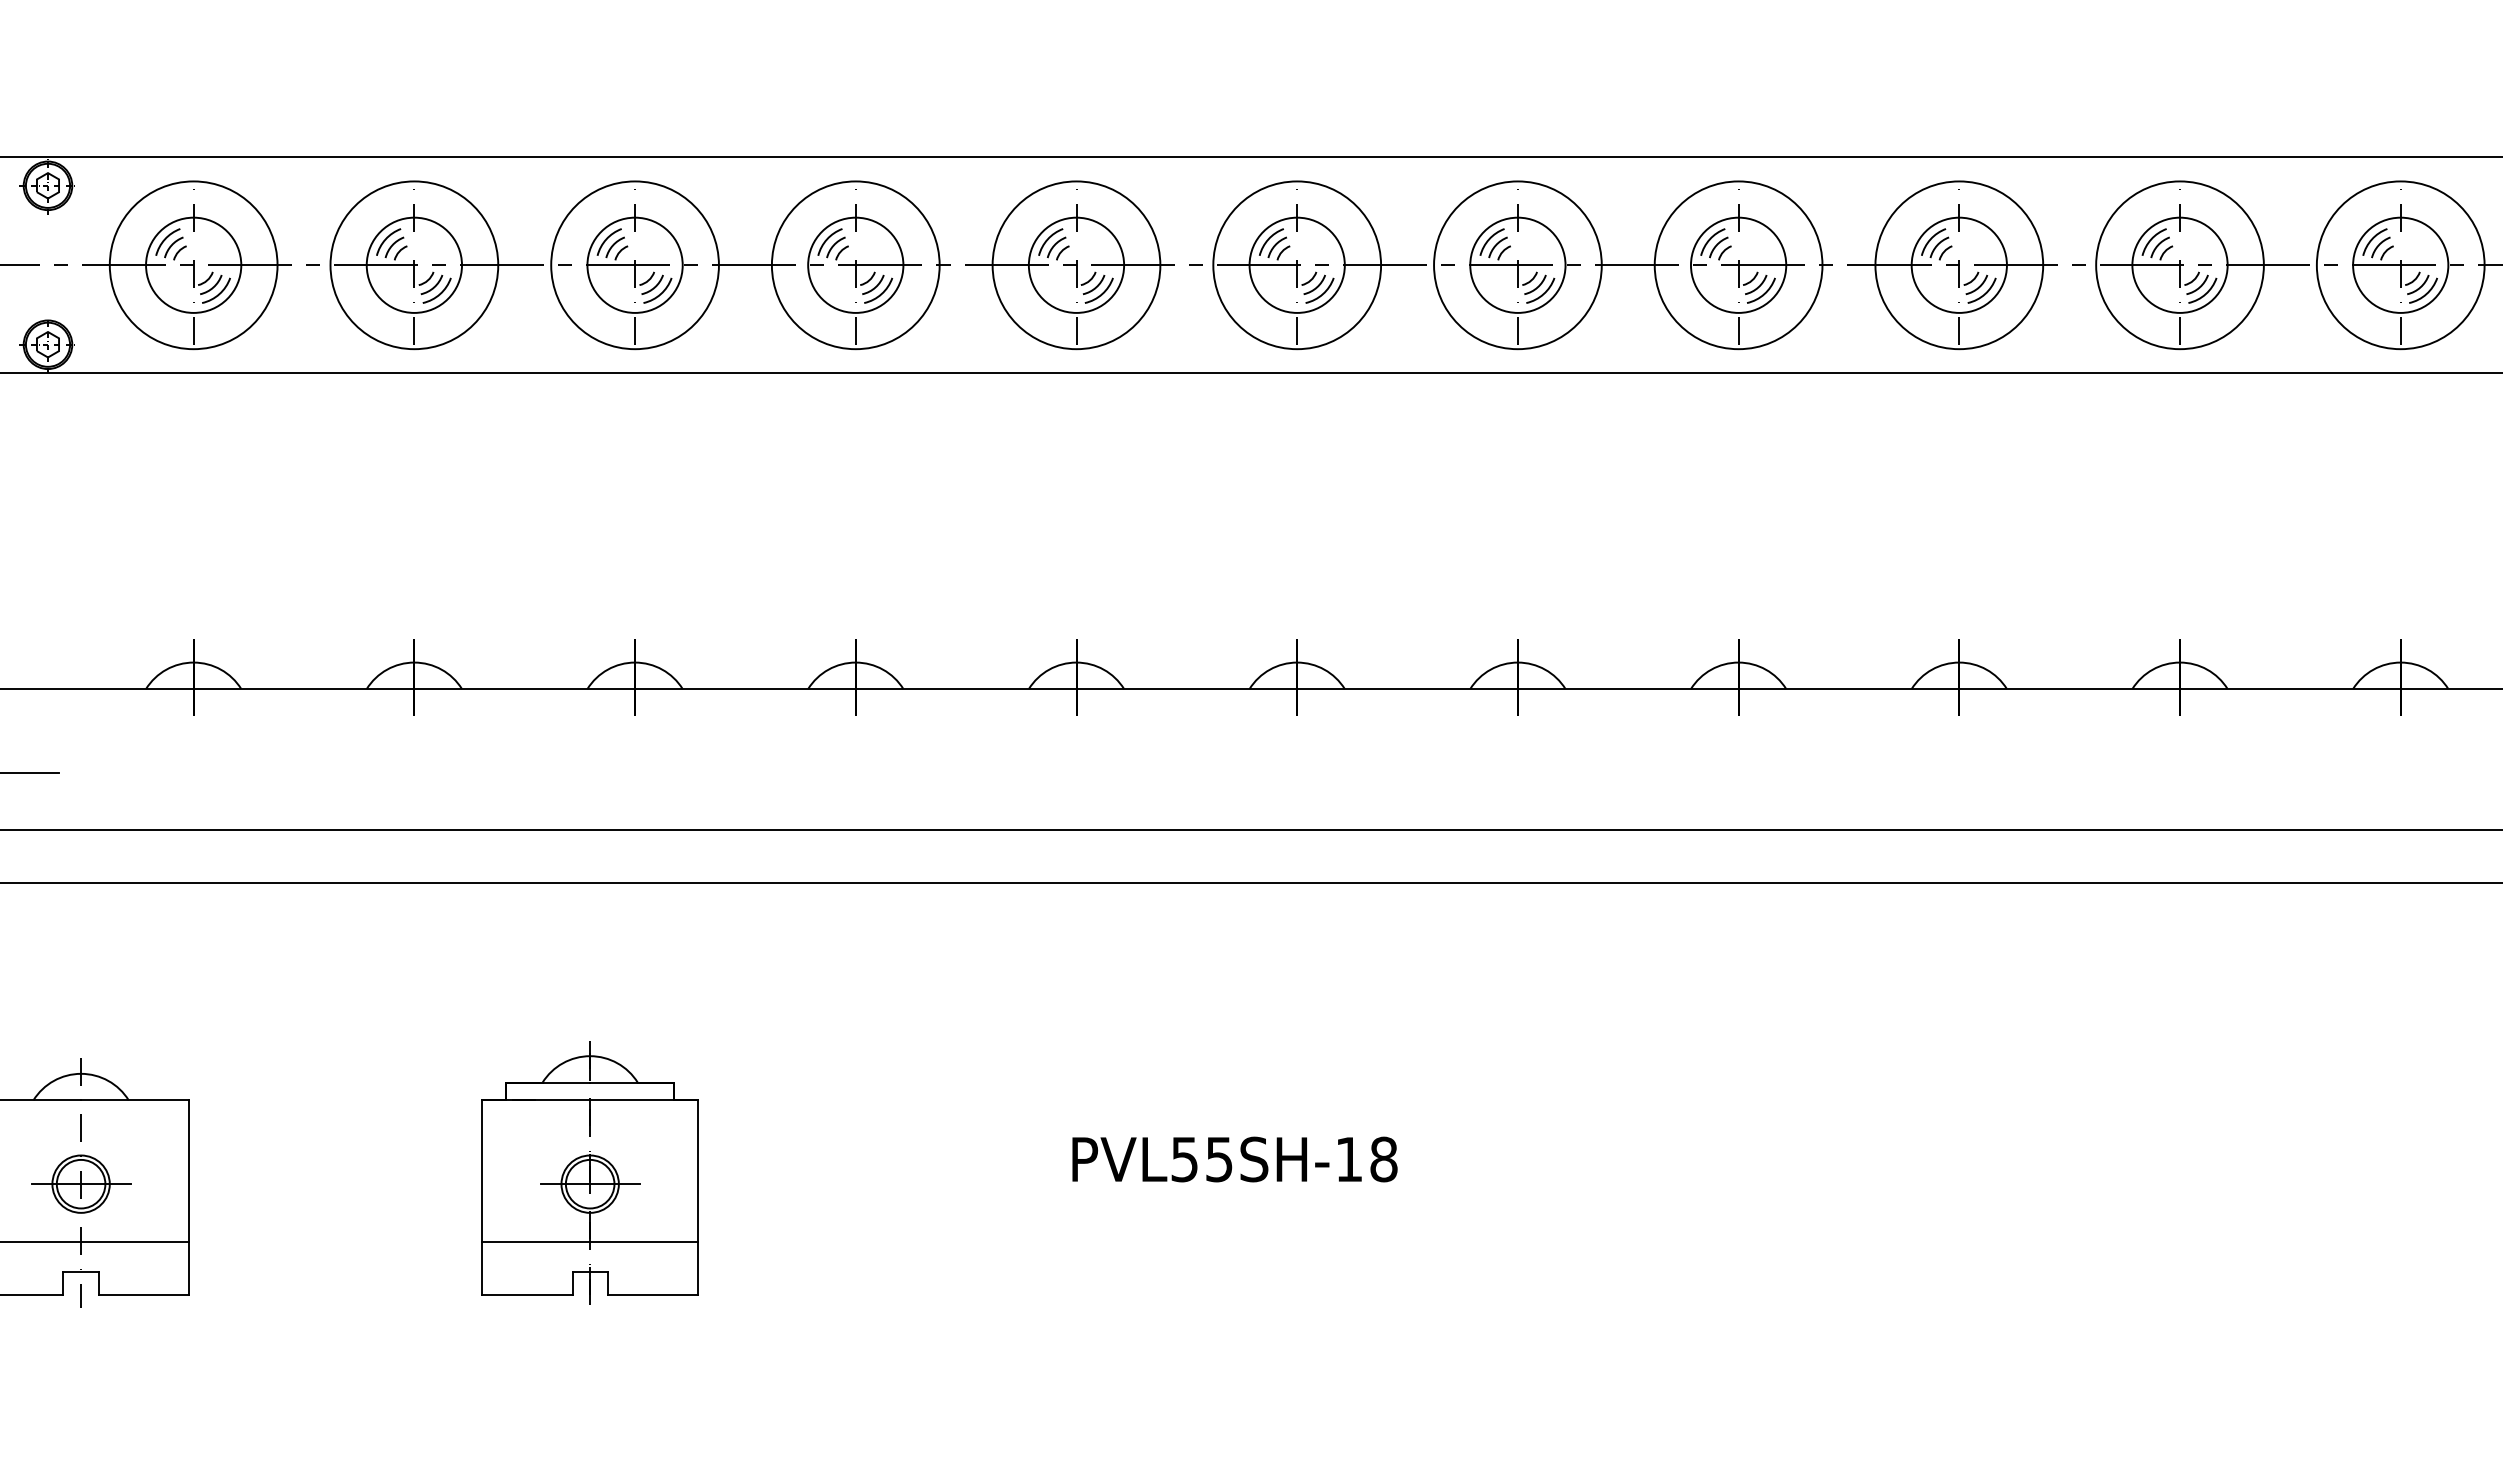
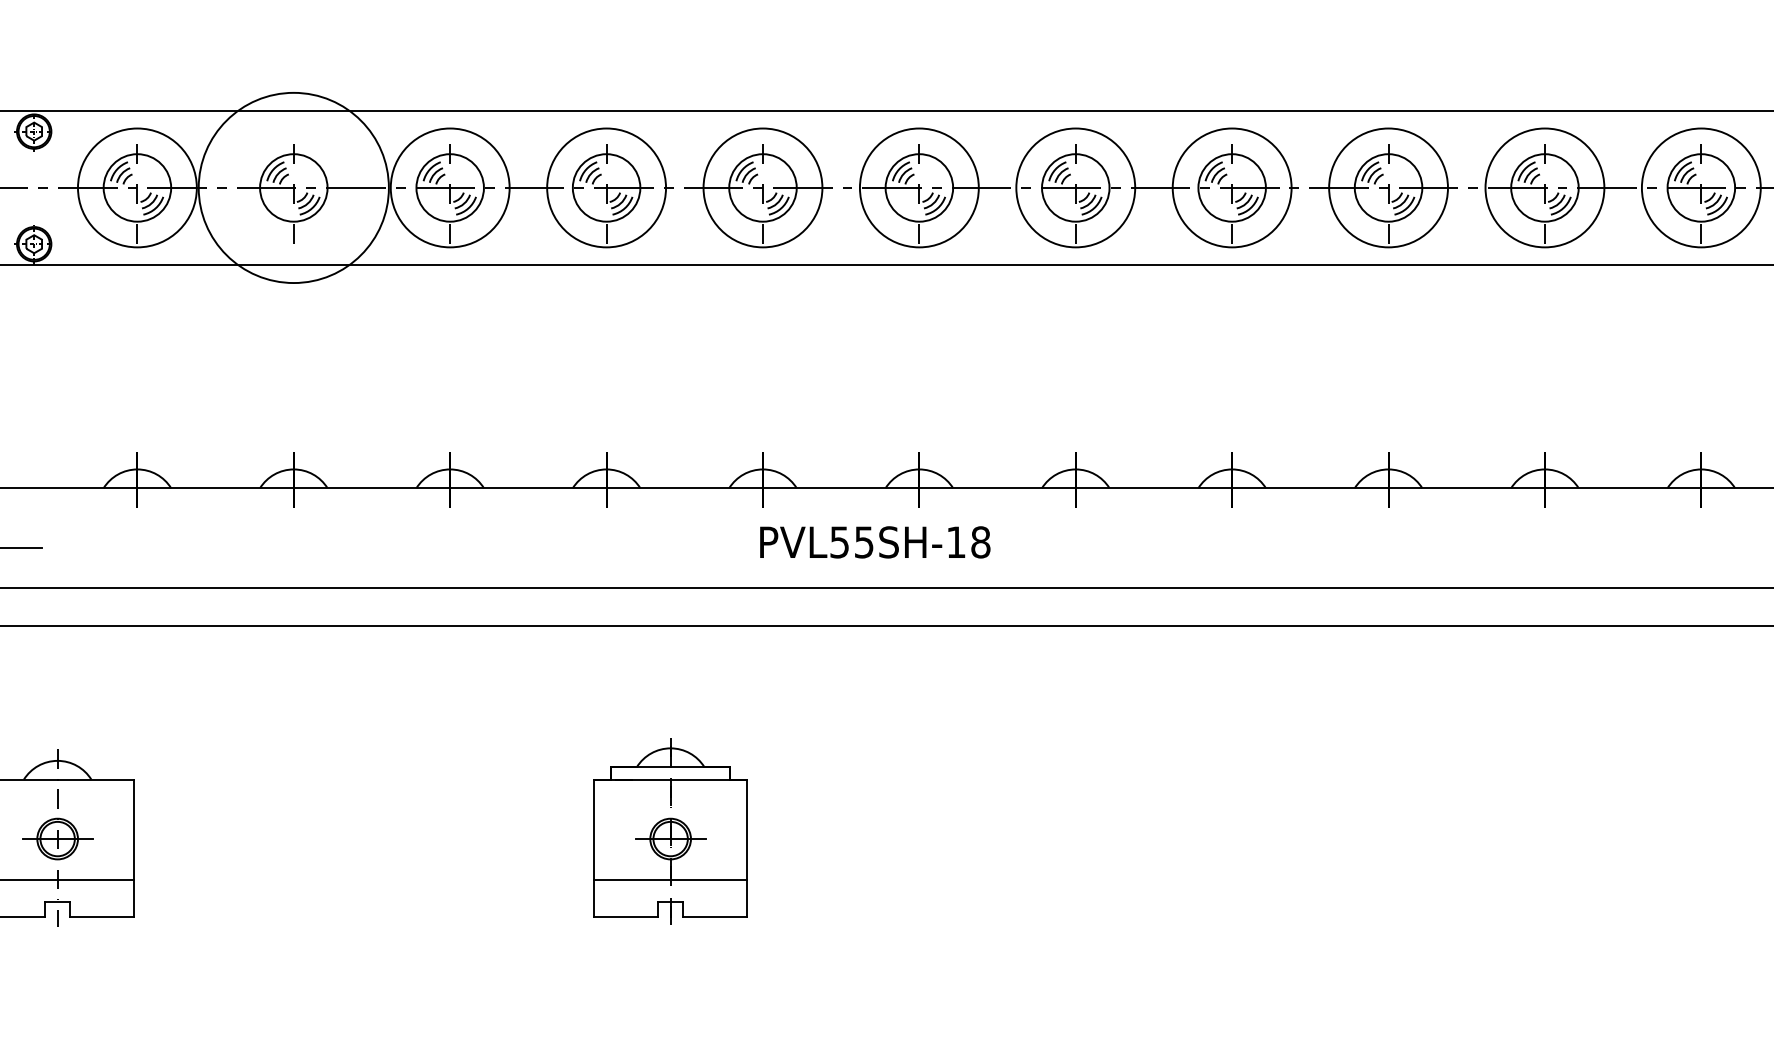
circle: (414, 265) -> (293, 188), size x1.6
text: (1234, 1159) -> (874, 542), moved
part: (589, 1172) -> (670, 830), moved

